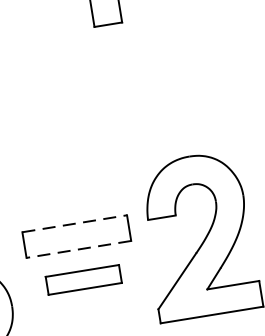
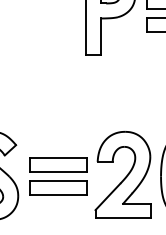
line: (76, 223) -> (59, 157), dashed -> solid
line: (78, 249) -> (58, 171), dashed -> solid
part: (83, 278) -> (58, 187), size x1.43

